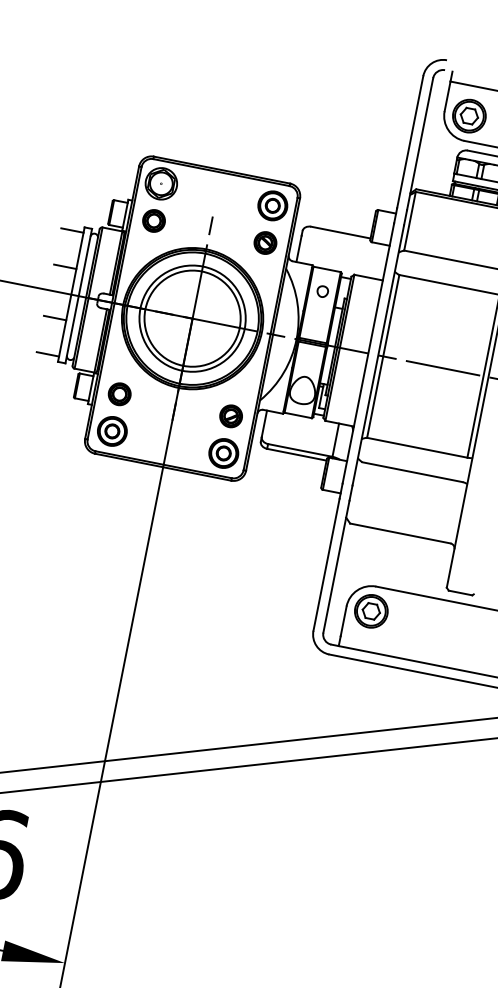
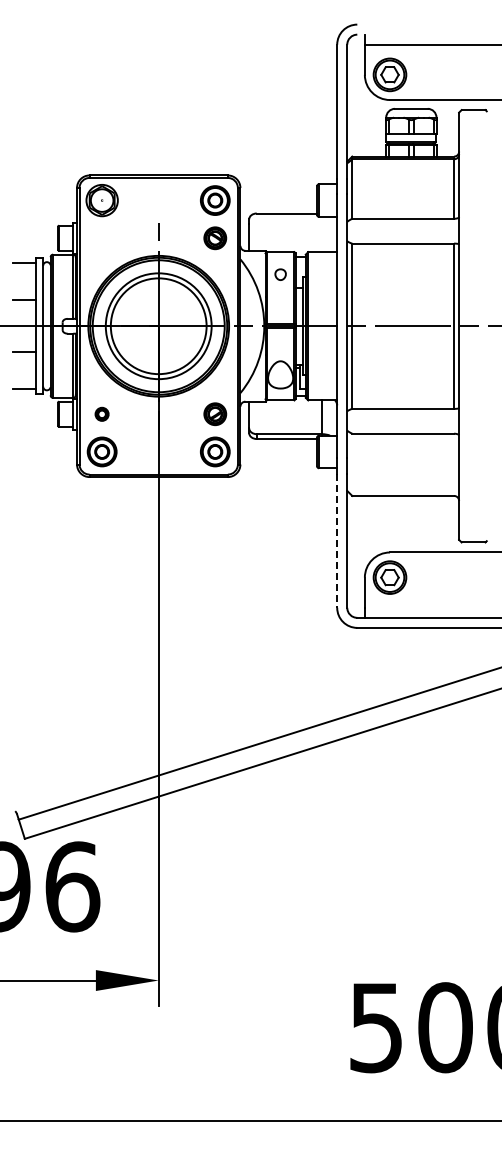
part: (153, 221) -> (101, 238), removed
part: (119, 394) -> (101, 414), size x0.6
line: (326, 565) -> (337, 541), solid -> dashed

